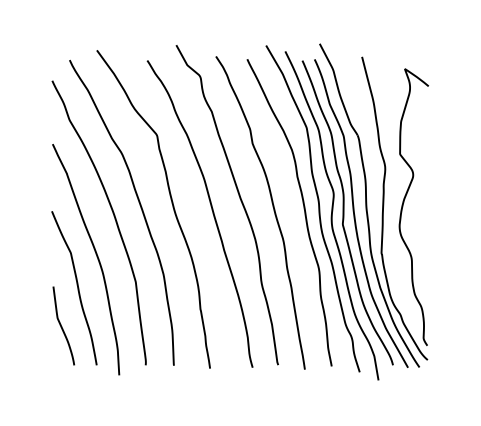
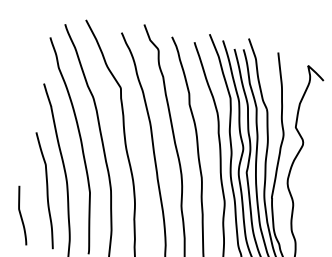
curve: (62, 326) -> (21, 215), moved

